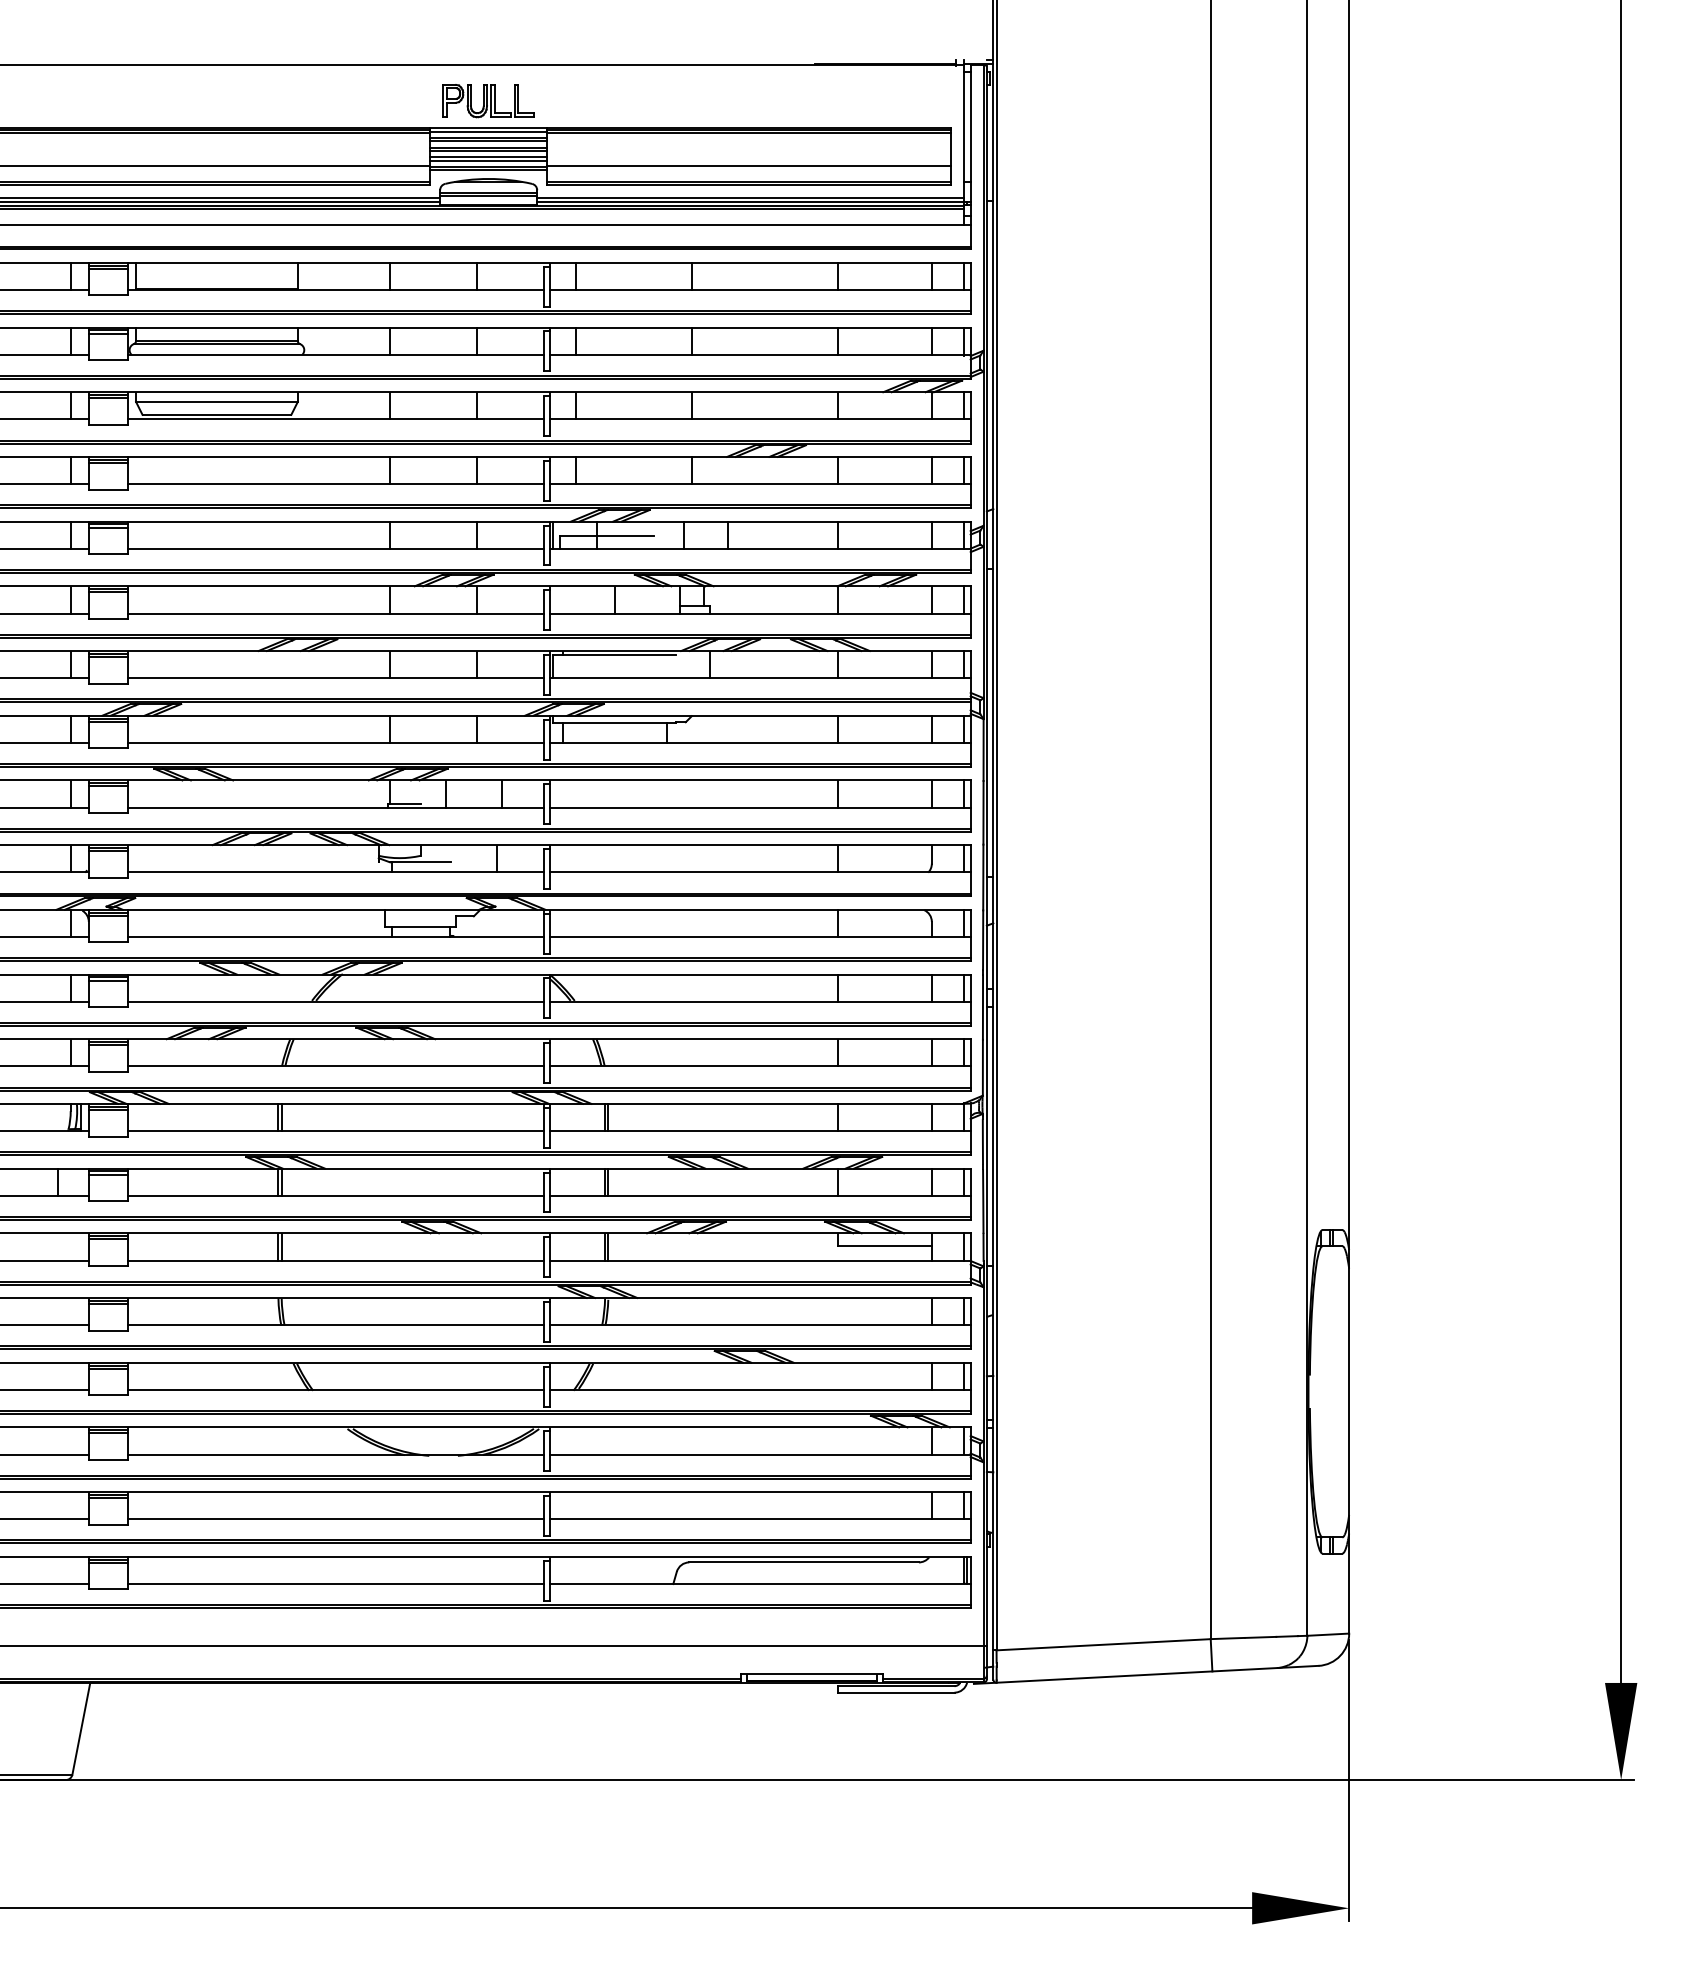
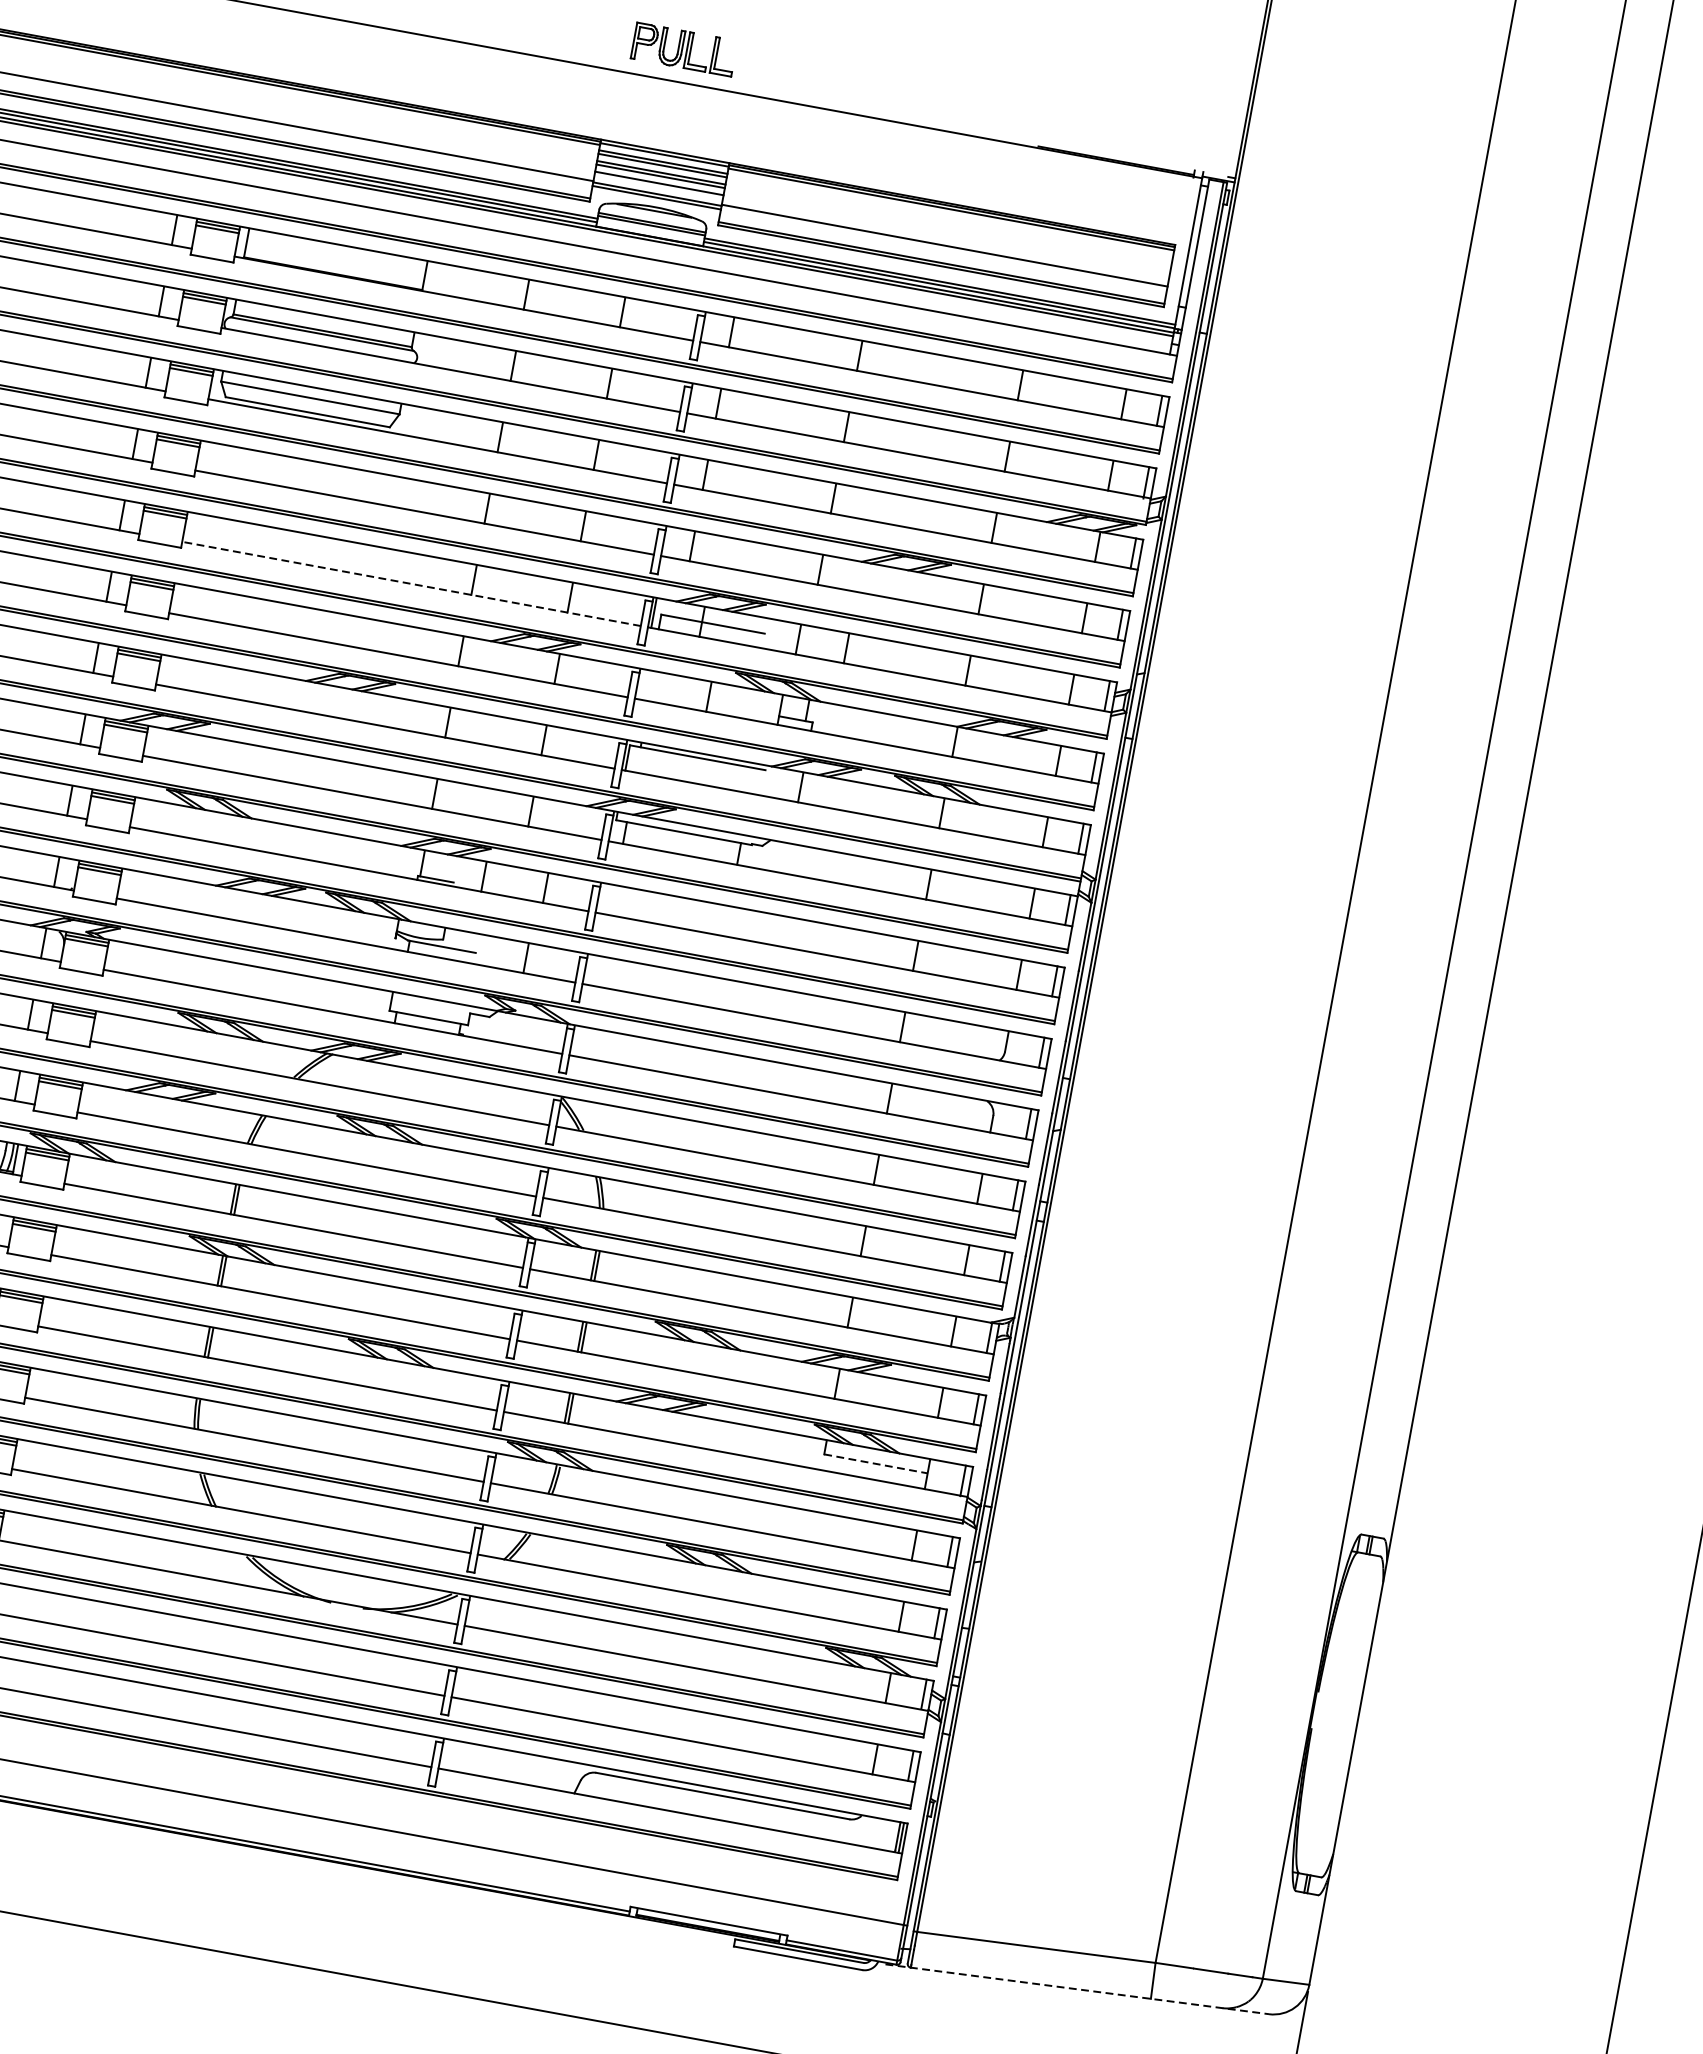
part: (488, 101) -> (683, 50), moved
line: (488, 160) -> (658, 186), removed
line: (335, 548) -> (411, 583), solid -> dashed
line: (884, 1246) -> (875, 1464), solid -> dashed
line: (1146, 1674) -> (1077, 1988), solid -> dashed

